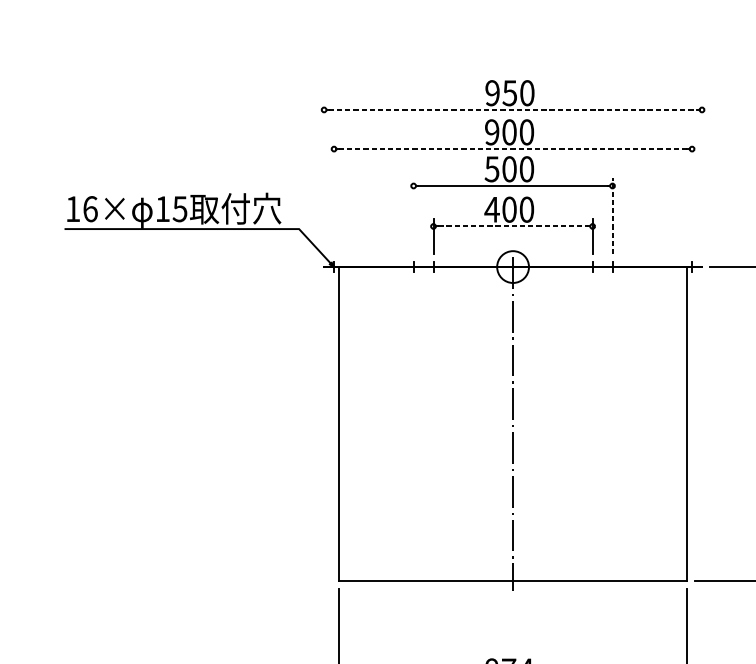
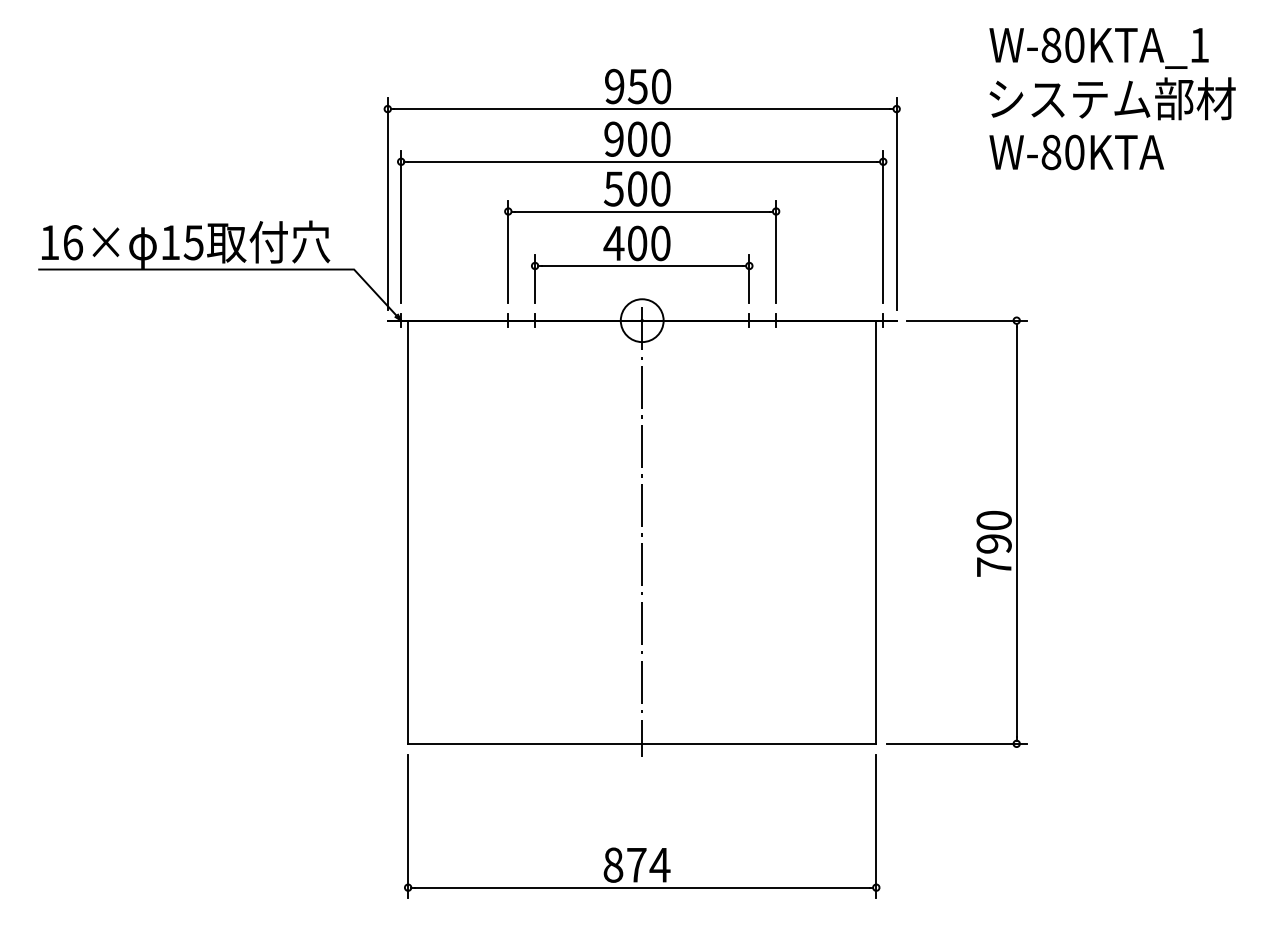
line: (513, 110) -> (642, 109), dashed -> solid
line: (513, 148) -> (642, 161), dashed -> solid
line: (323, 180) -> (387, 203), added
line: (701, 180) -> (896, 203), added
line: (334, 197) -> (401, 227), added
line: (692, 197) -> (883, 227), added
line: (413, 215) -> (508, 251), added
line: (612, 215) -> (776, 251), dashed -> solid
line: (513, 226) -> (642, 265), dashed -> solid

